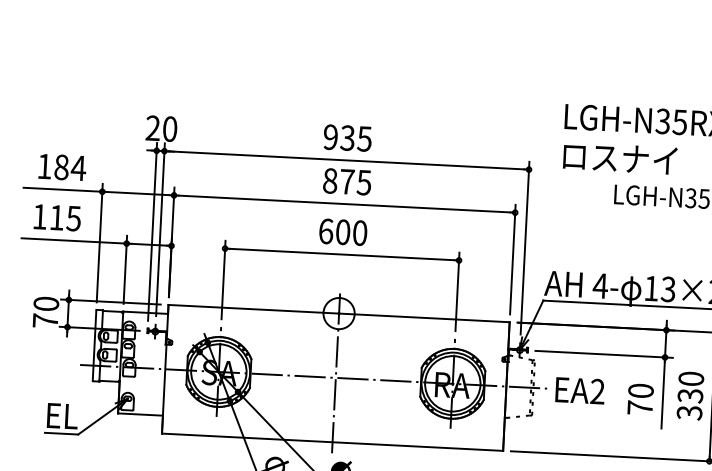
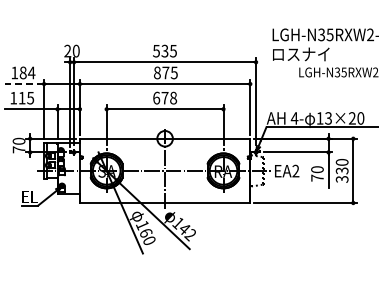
text: (330, 135) -> (156, 50), 935 -> 535
line: (63, 190) -> (24, 84), solid -> dashed
text: (352, 231) -> (169, 97), 600 -> 678

